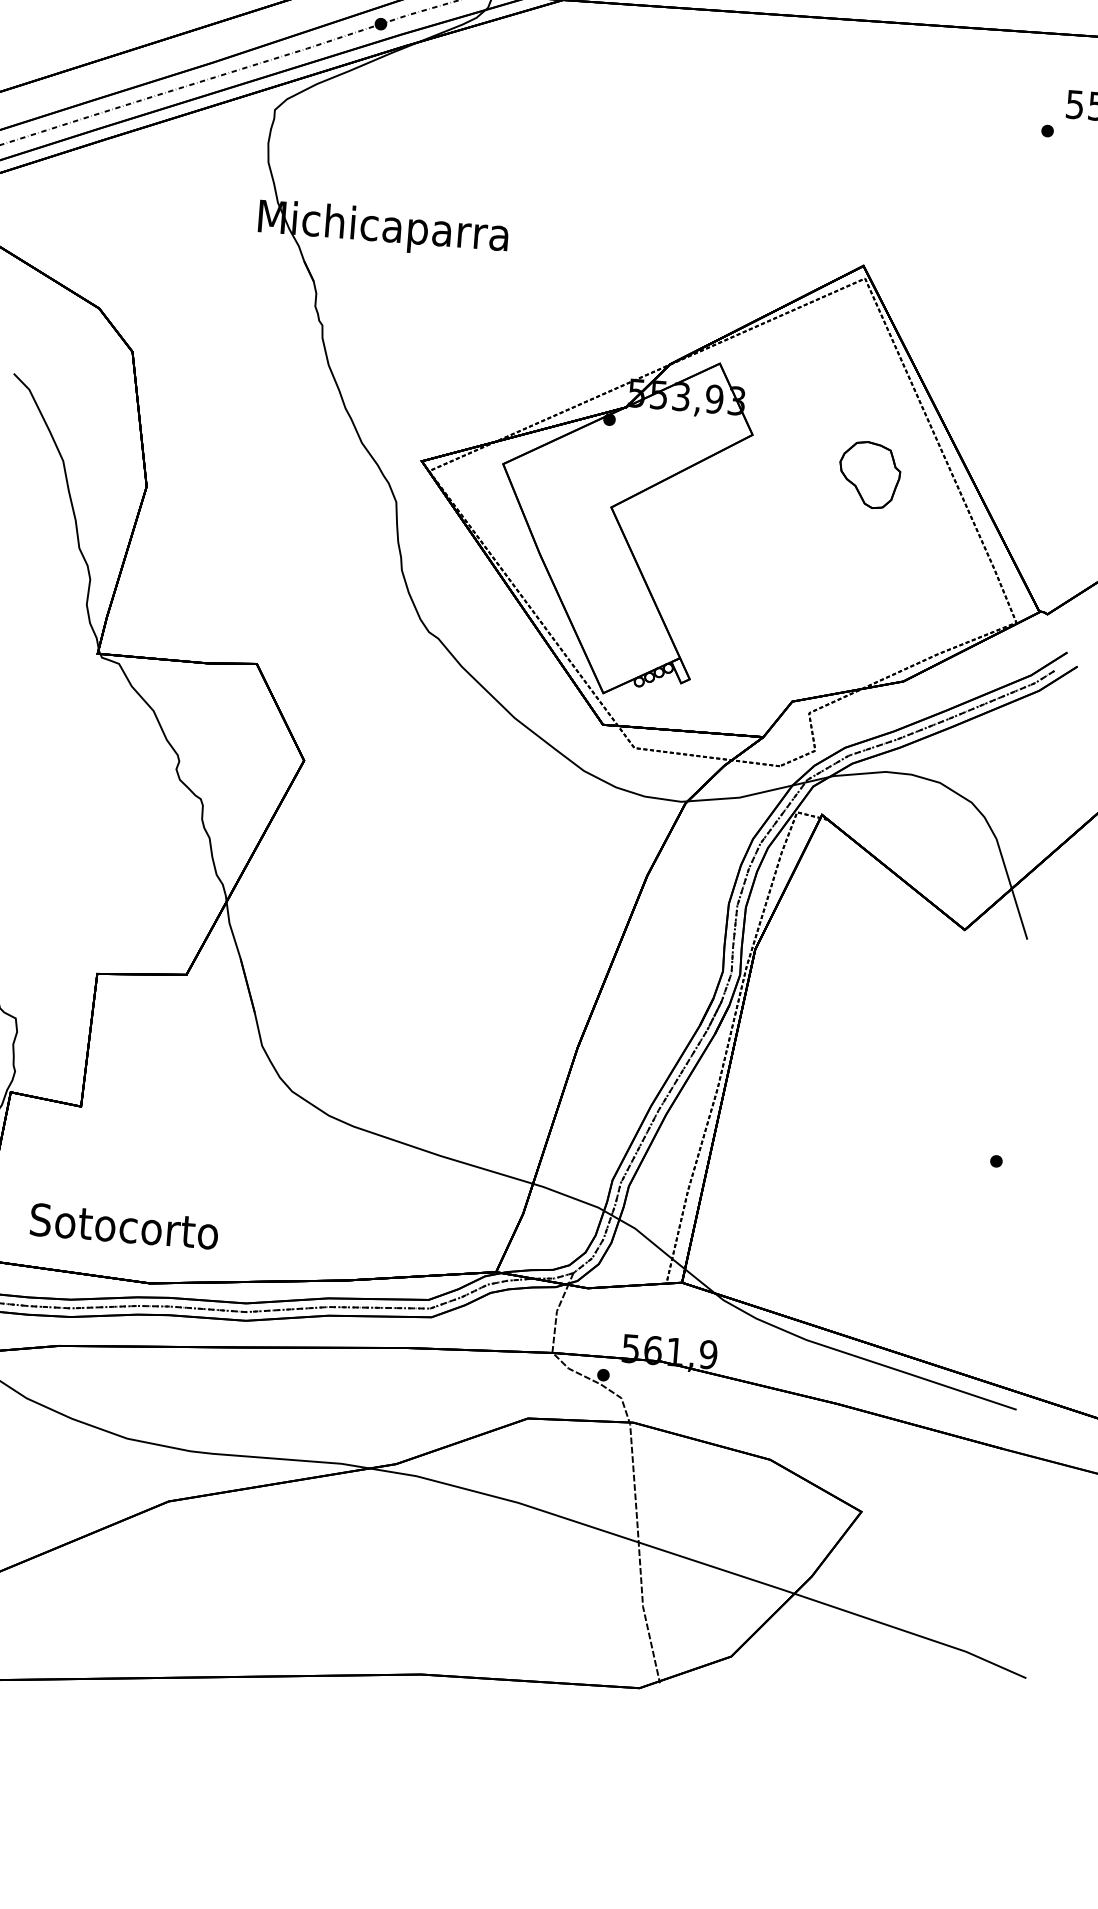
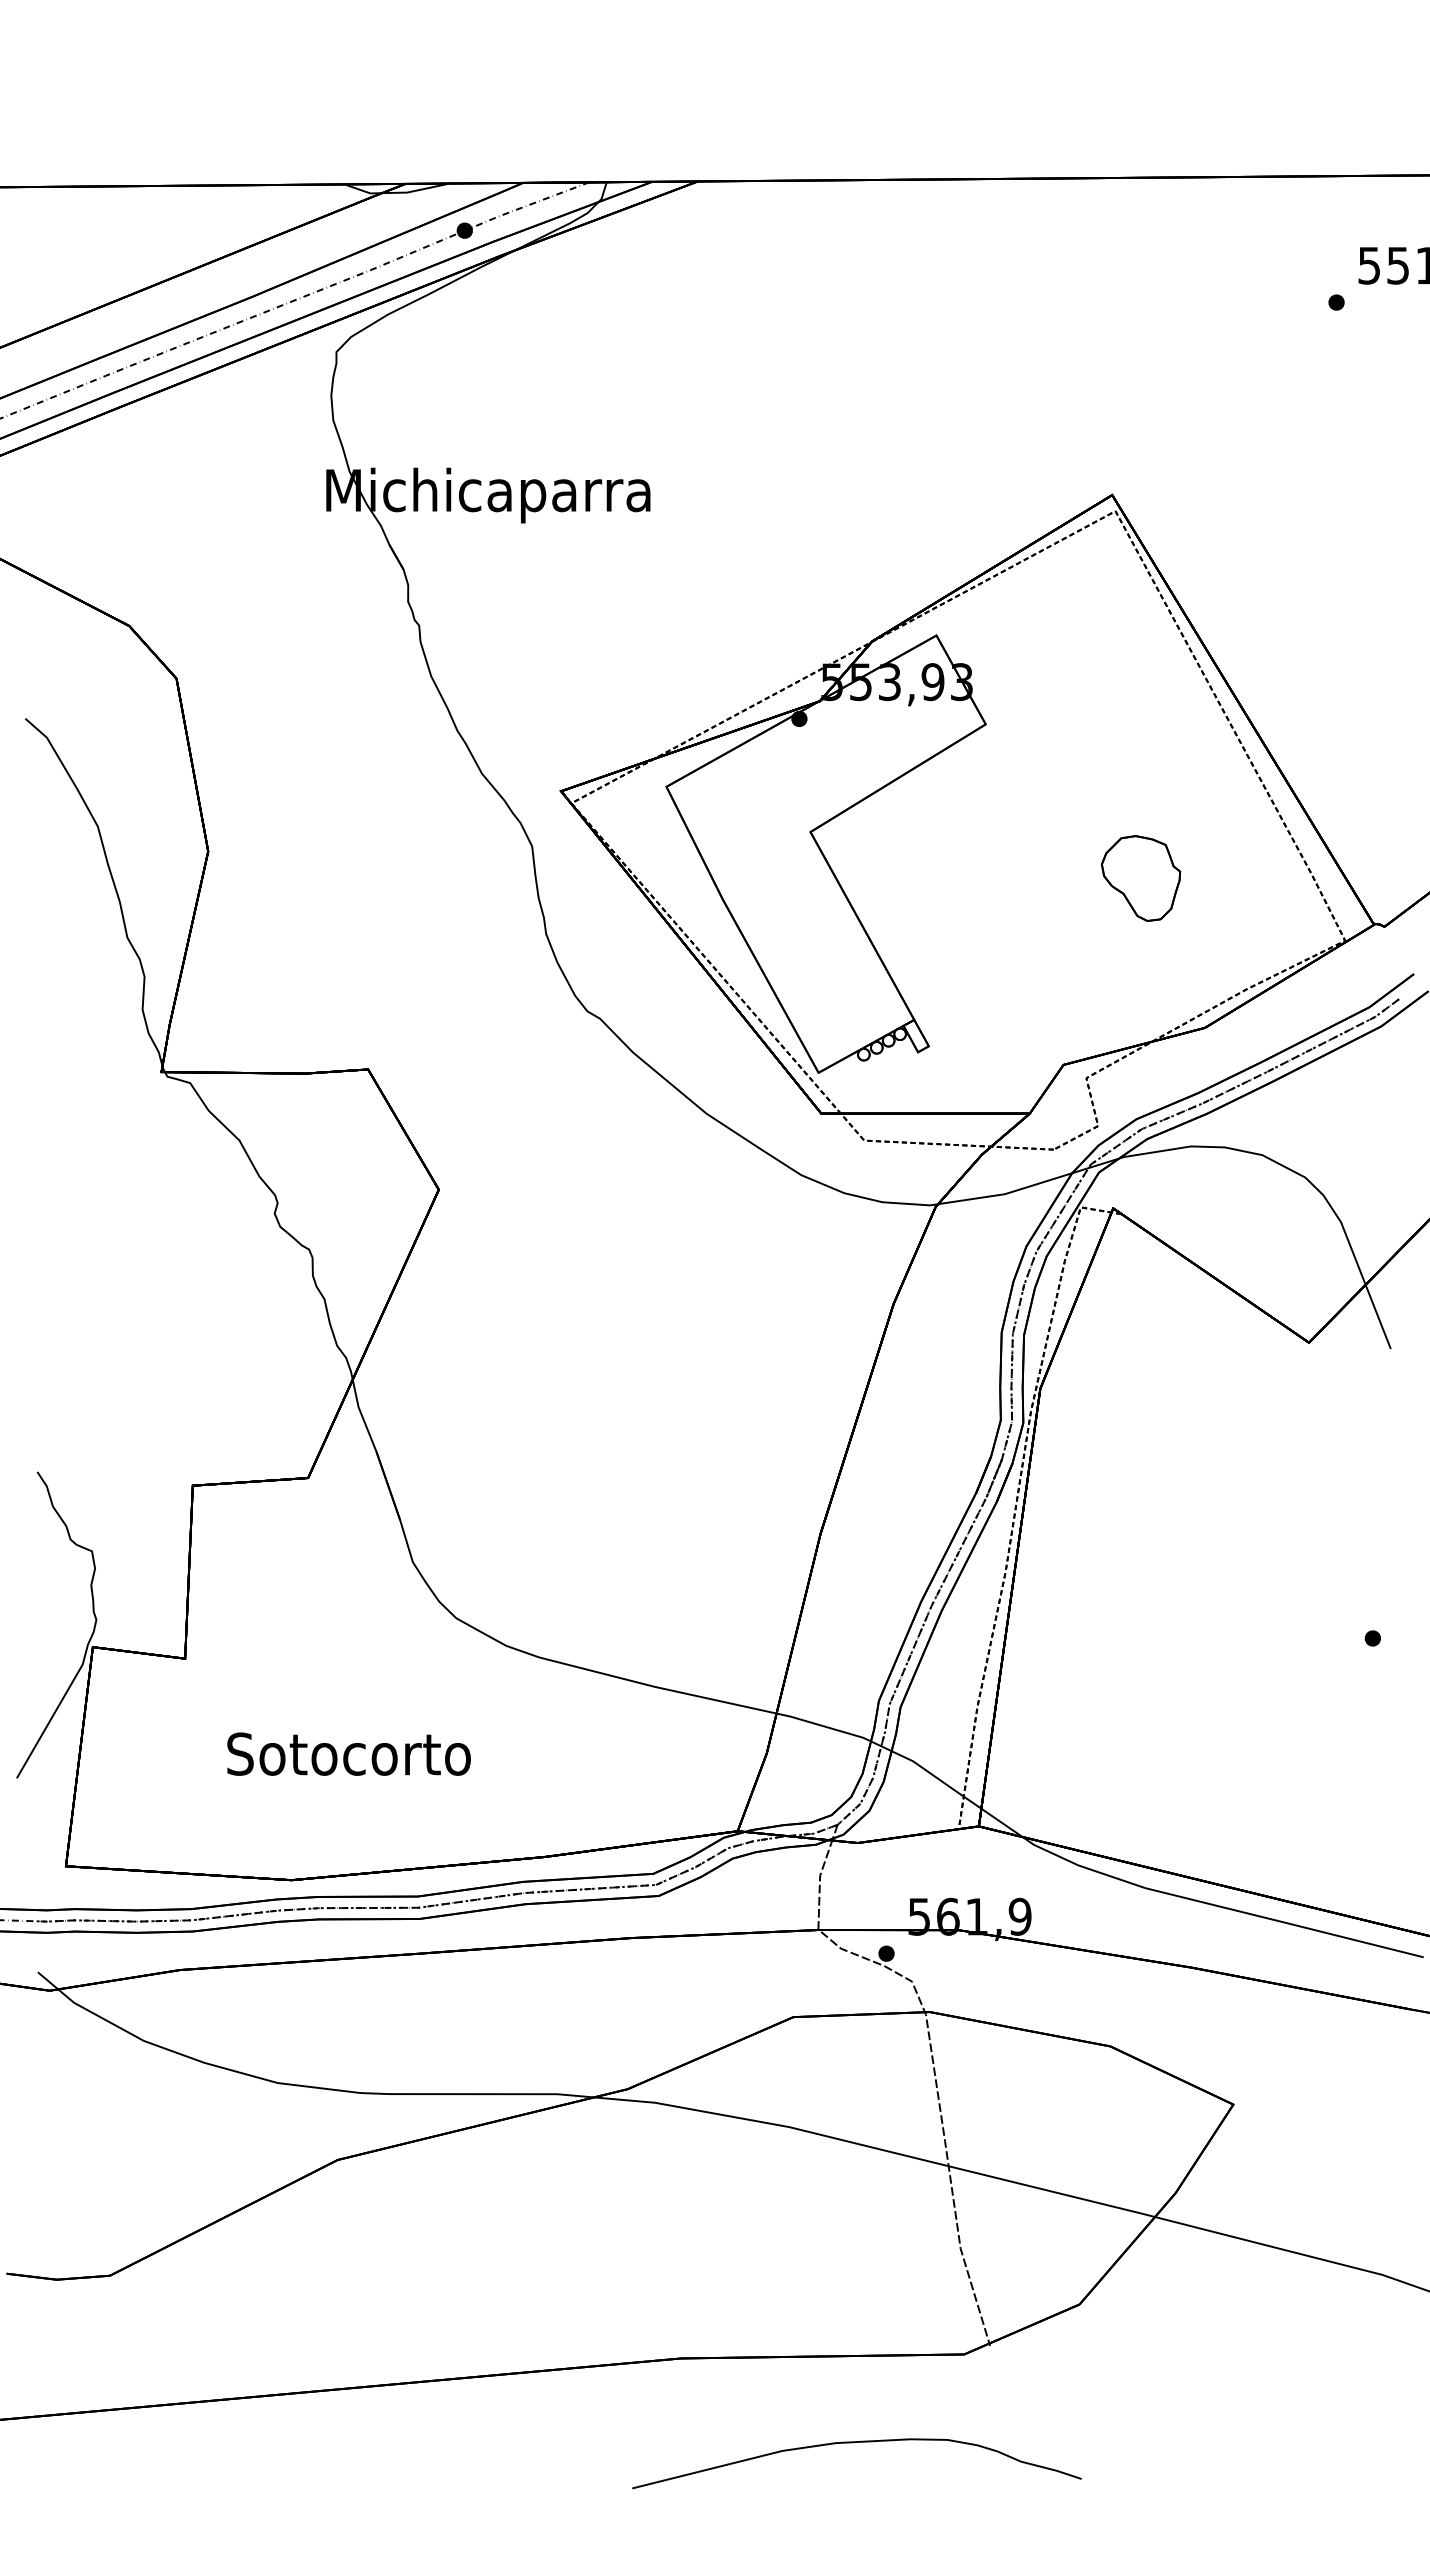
part: (870, 475) -> (1141, 878), moved
text: (124, 1225) -> (348, 1753), moved
curve: (549, 1750) -> (854, 2443), added

